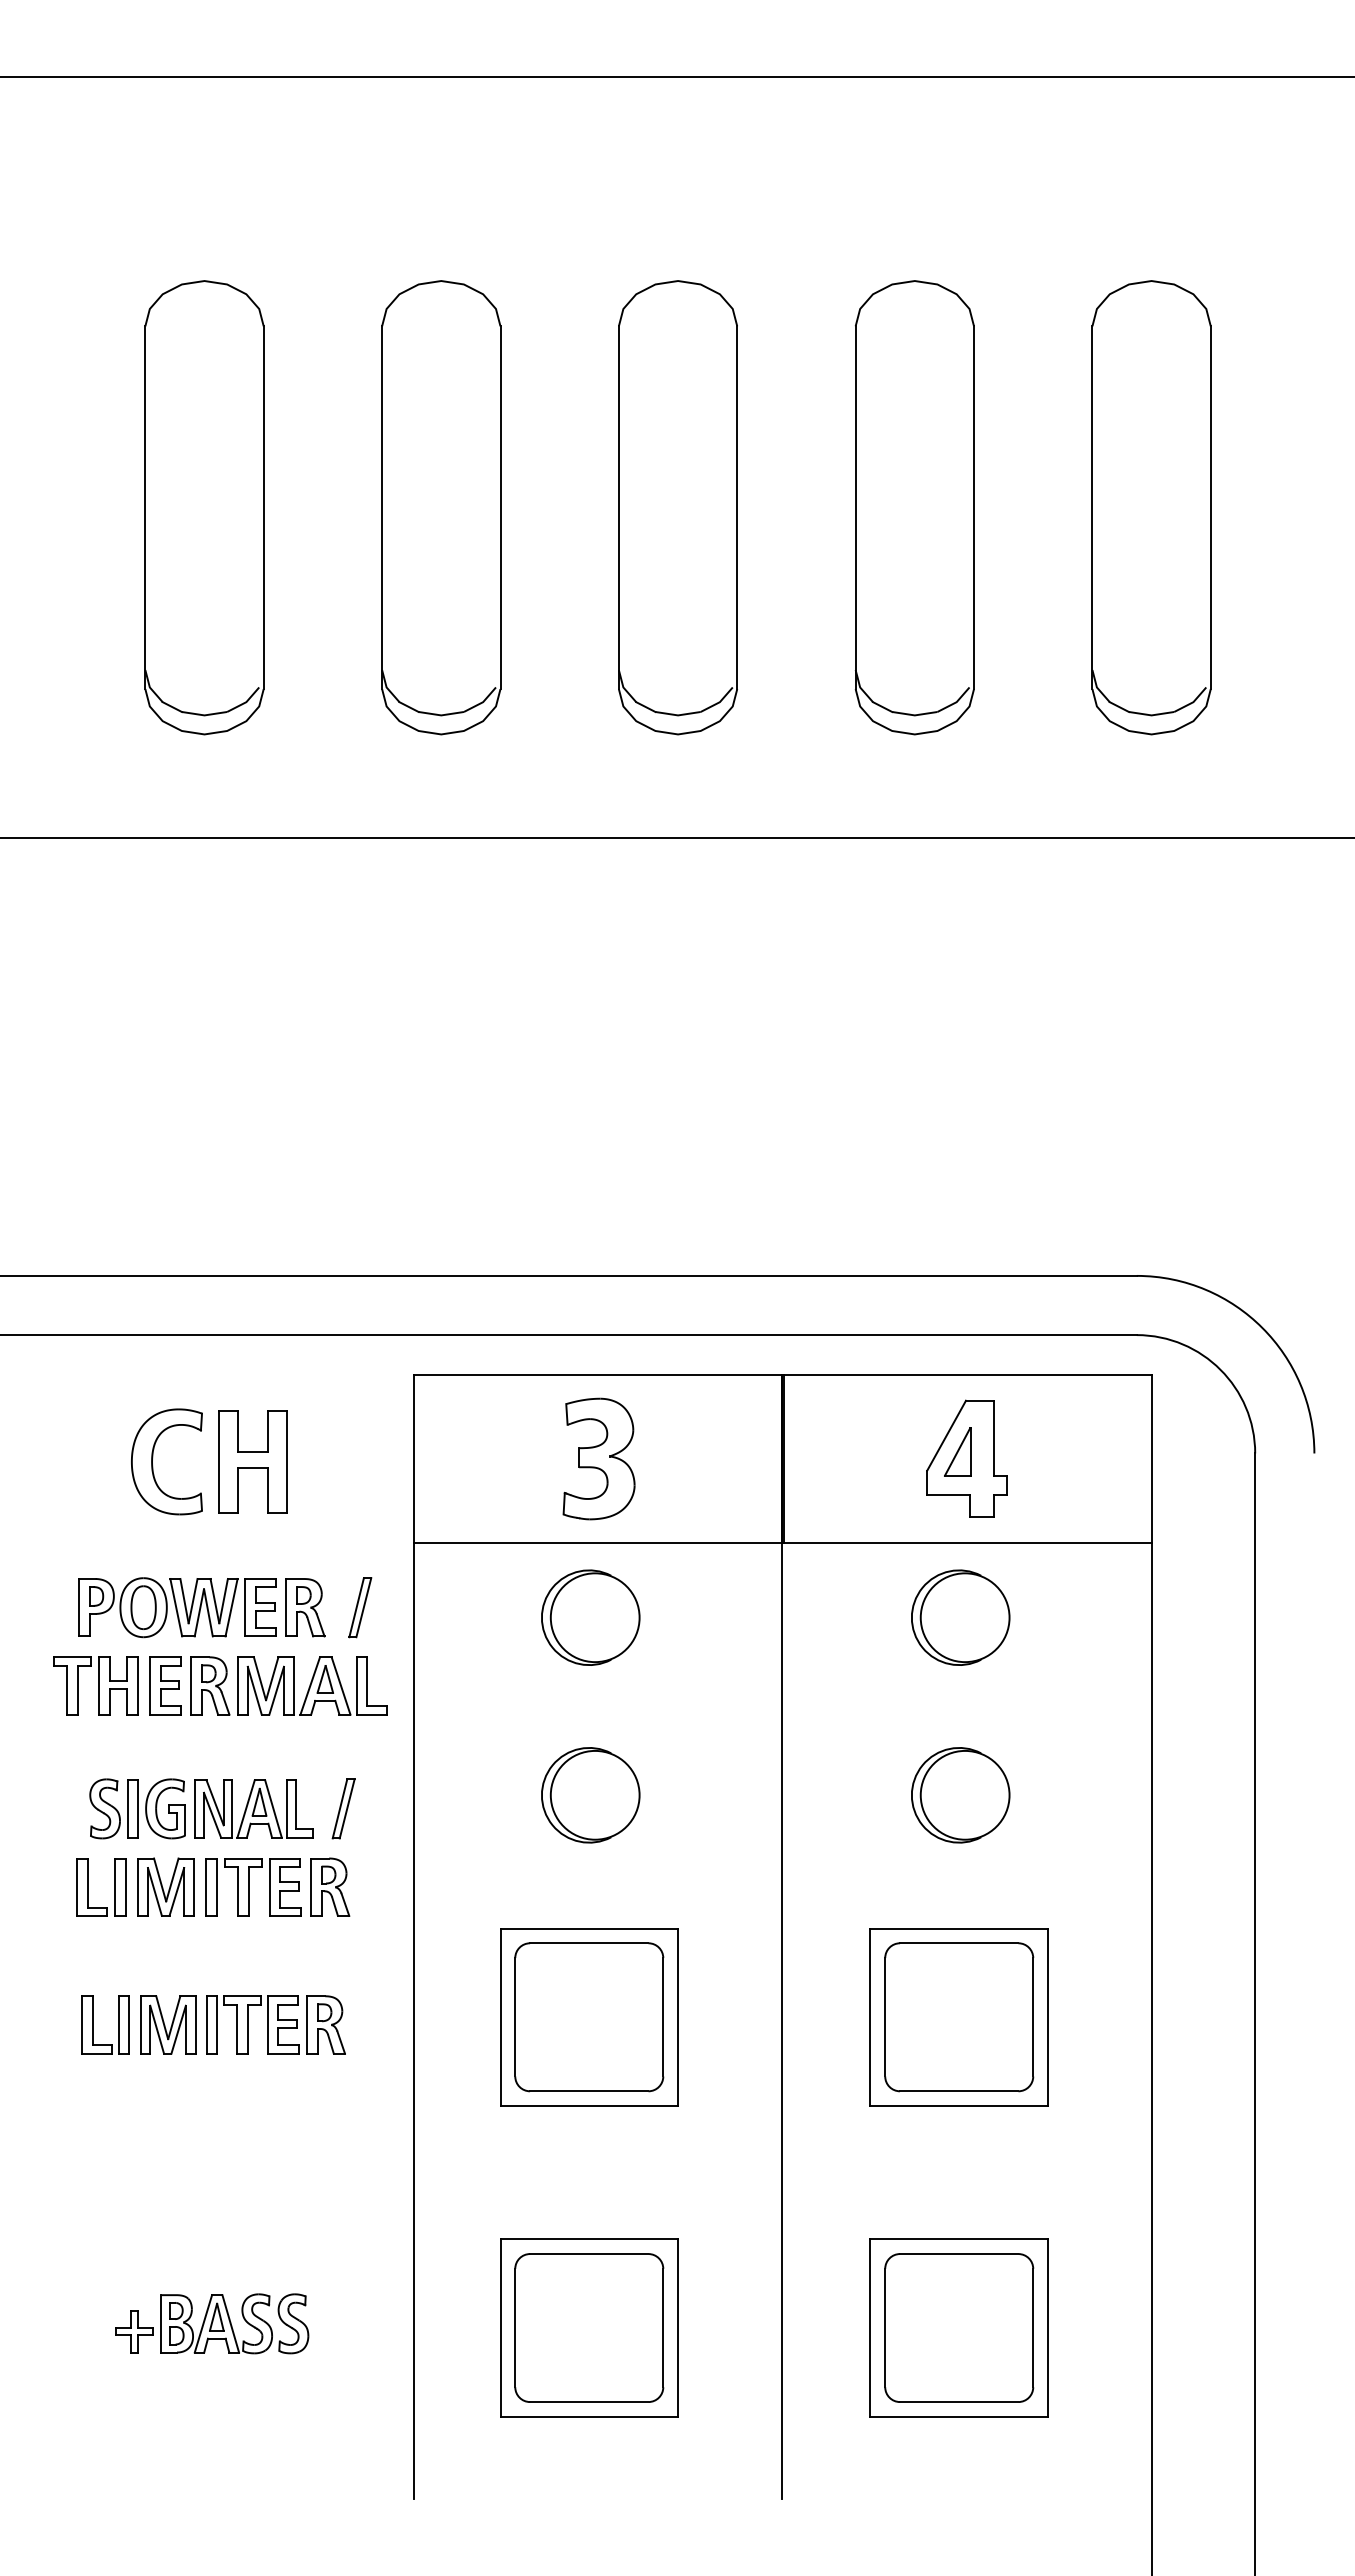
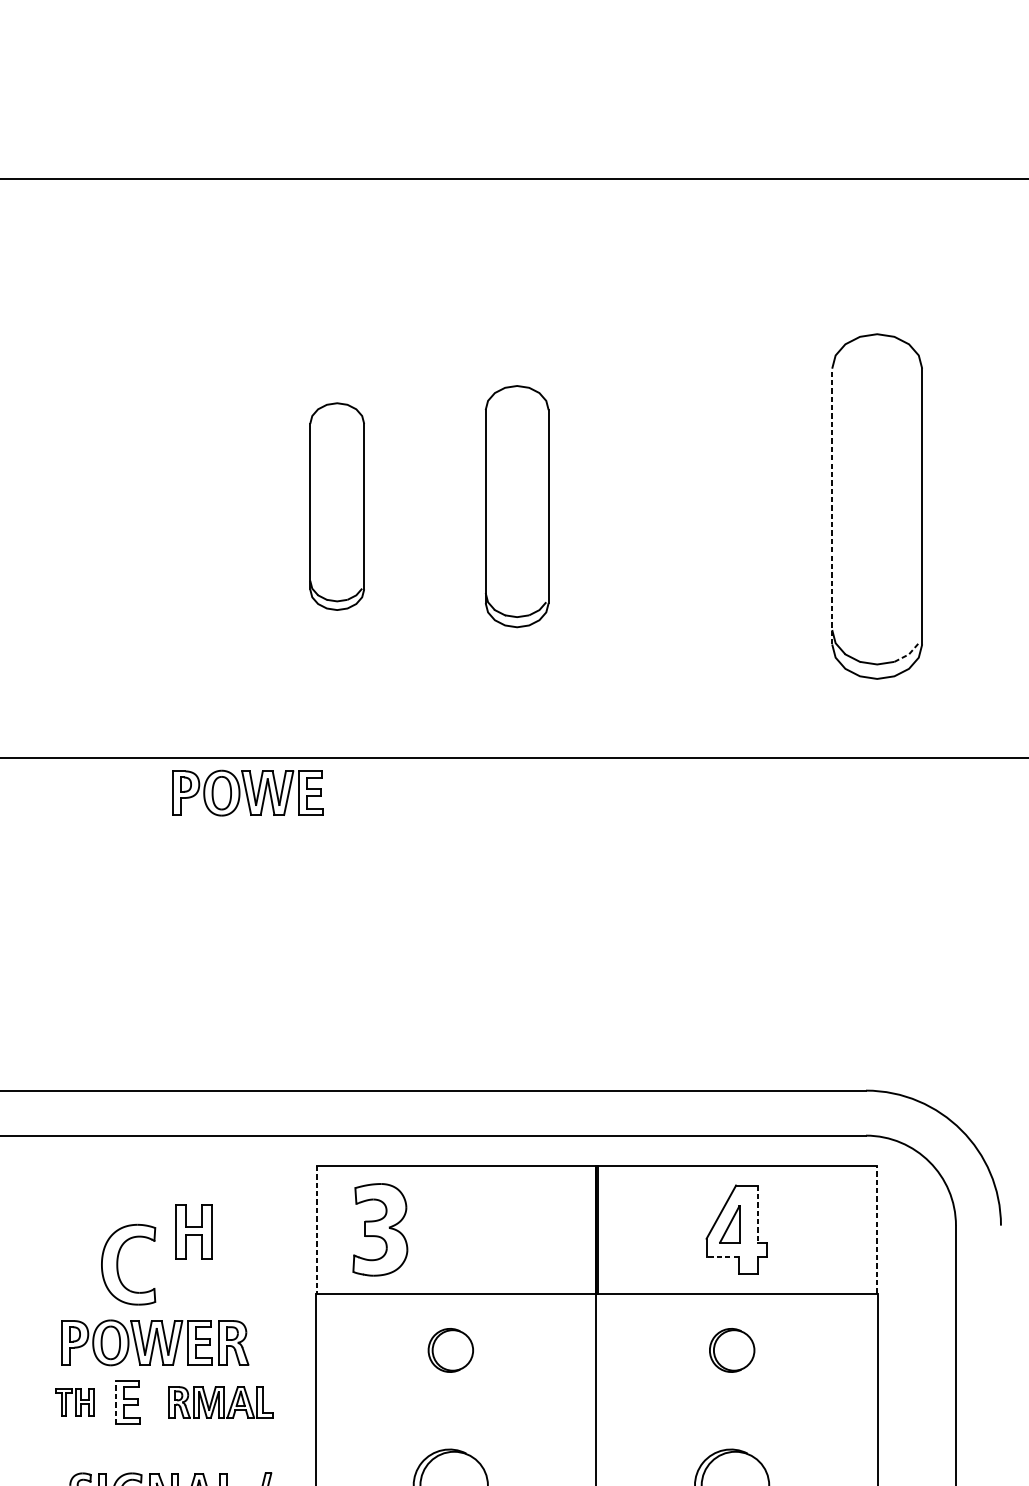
part: (204, 507) -> (157, 506), removed
part: (441, 507) -> (337, 506), size x0.6
part: (677, 507) -> (516, 506), size x0.7
part: (914, 507) -> (696, 506), removed
line: (1092, 507) -> (832, 506), solid -> dashed
line: (1193, 702) -> (909, 654), solid -> dashed
part: (323, 884) -> (247, 793), added
line: (994, 1438) -> (757, 1214), solid -> dashed
part: (153, 1457) -> (118, 1261), moved
part: (598, 1458) -> (379, 1229), moved
line: (414, 1459) -> (316, 1230), solid -> dashed
line: (1151, 1459) -> (877, 1230), solid -> dashed
part: (252, 1461) -> (193, 1231), size x0.7
line: (947, 1494) -> (722, 1256), solid -> dashed
part: (360, 1607) -> (275, 1342), removed
part: (590, 1617) -> (450, 1350), size x0.6
part: (960, 1617) -> (731, 1350), size x0.6
part: (95, 1685) -> (74, 1402), size x0.6
part: (288, 1685) -> (221, 1402), size x0.7
line: (149, 1686) -> (115, 1402), solid -> dashed

